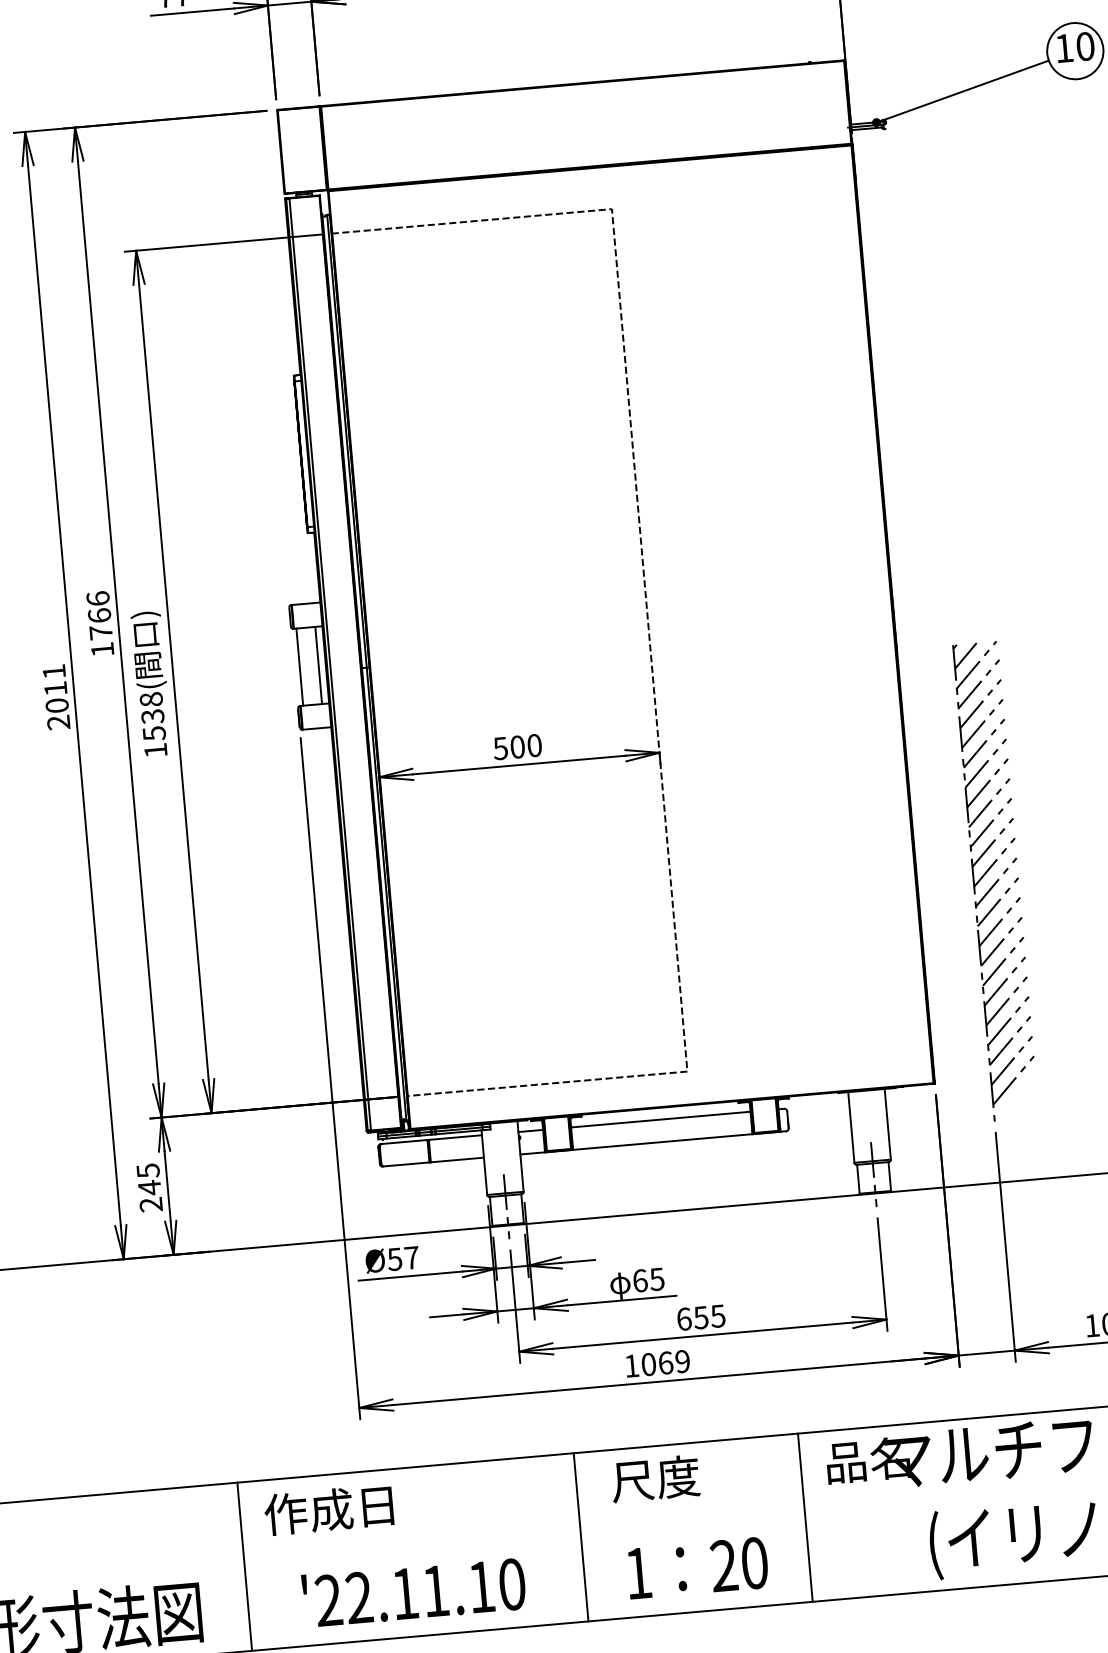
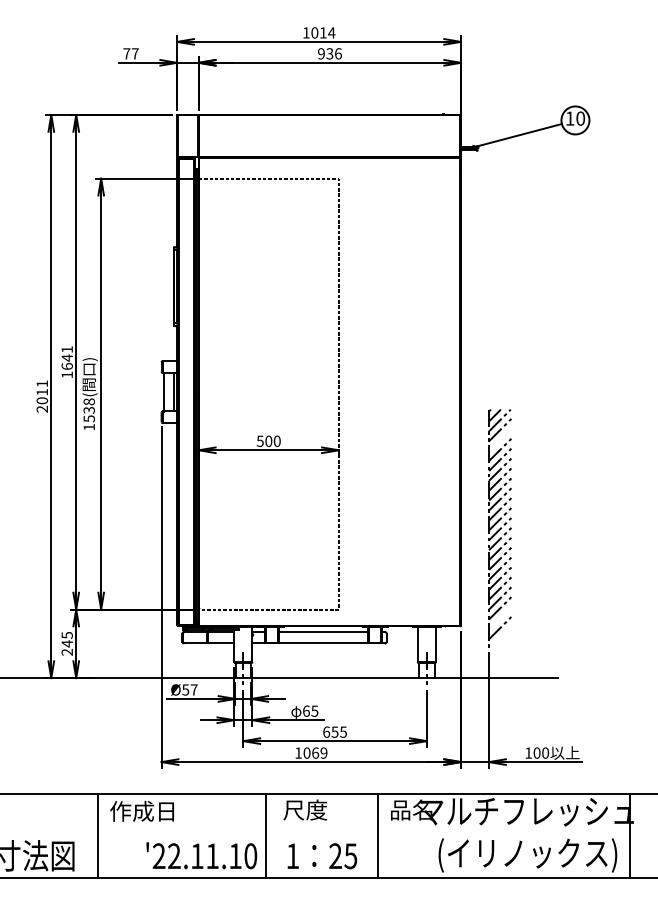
text: (98, 614) -> (66, 357), 1766 -> 1641
line: (981, 702) -> (500, 439), removed
line: (1012, 1061) -> (500, 618), removed
text: (753, 1563) -> (350, 856), 20 -> 25
text: (413, 1591) -> (201, 855), moved

